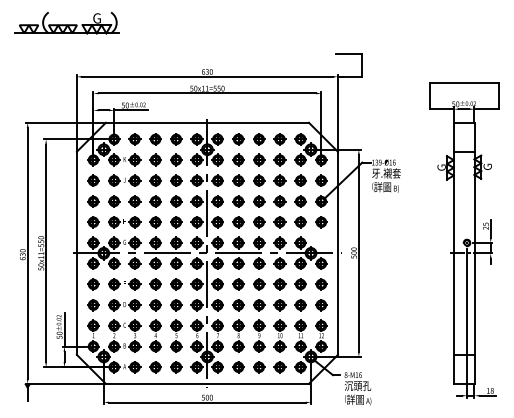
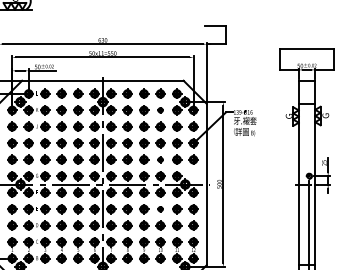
part: (279, 159) -> (160, 109), size x0.6
part: (279, 222) -> (160, 160), size x0.6
part: (279, 284) -> (160, 209), size x0.6

